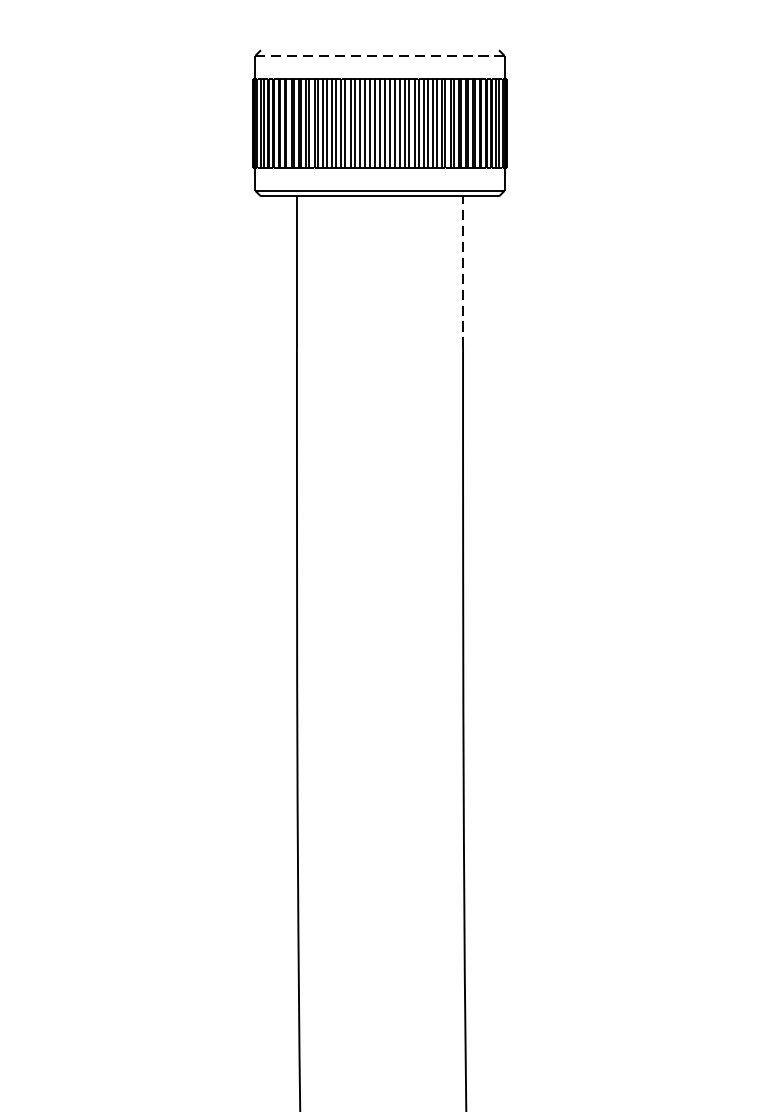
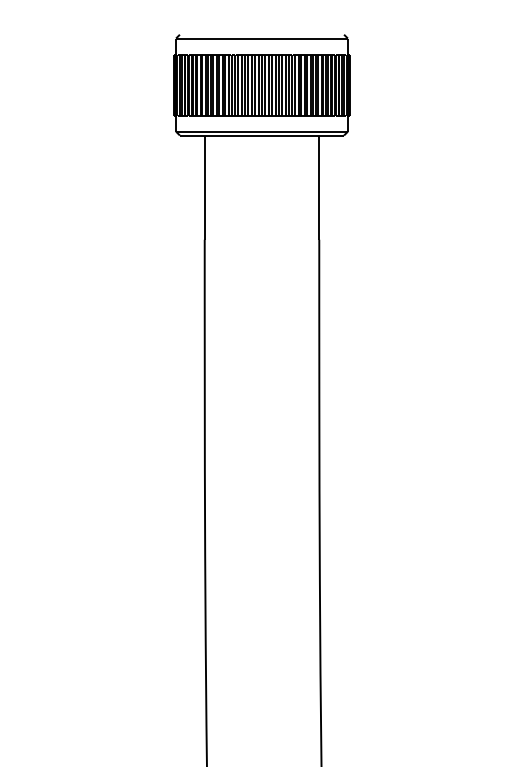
line: (380, 55) -> (262, 38), dashed -> solid
line: (463, 271) -> (319, 187), dashed -> solid

